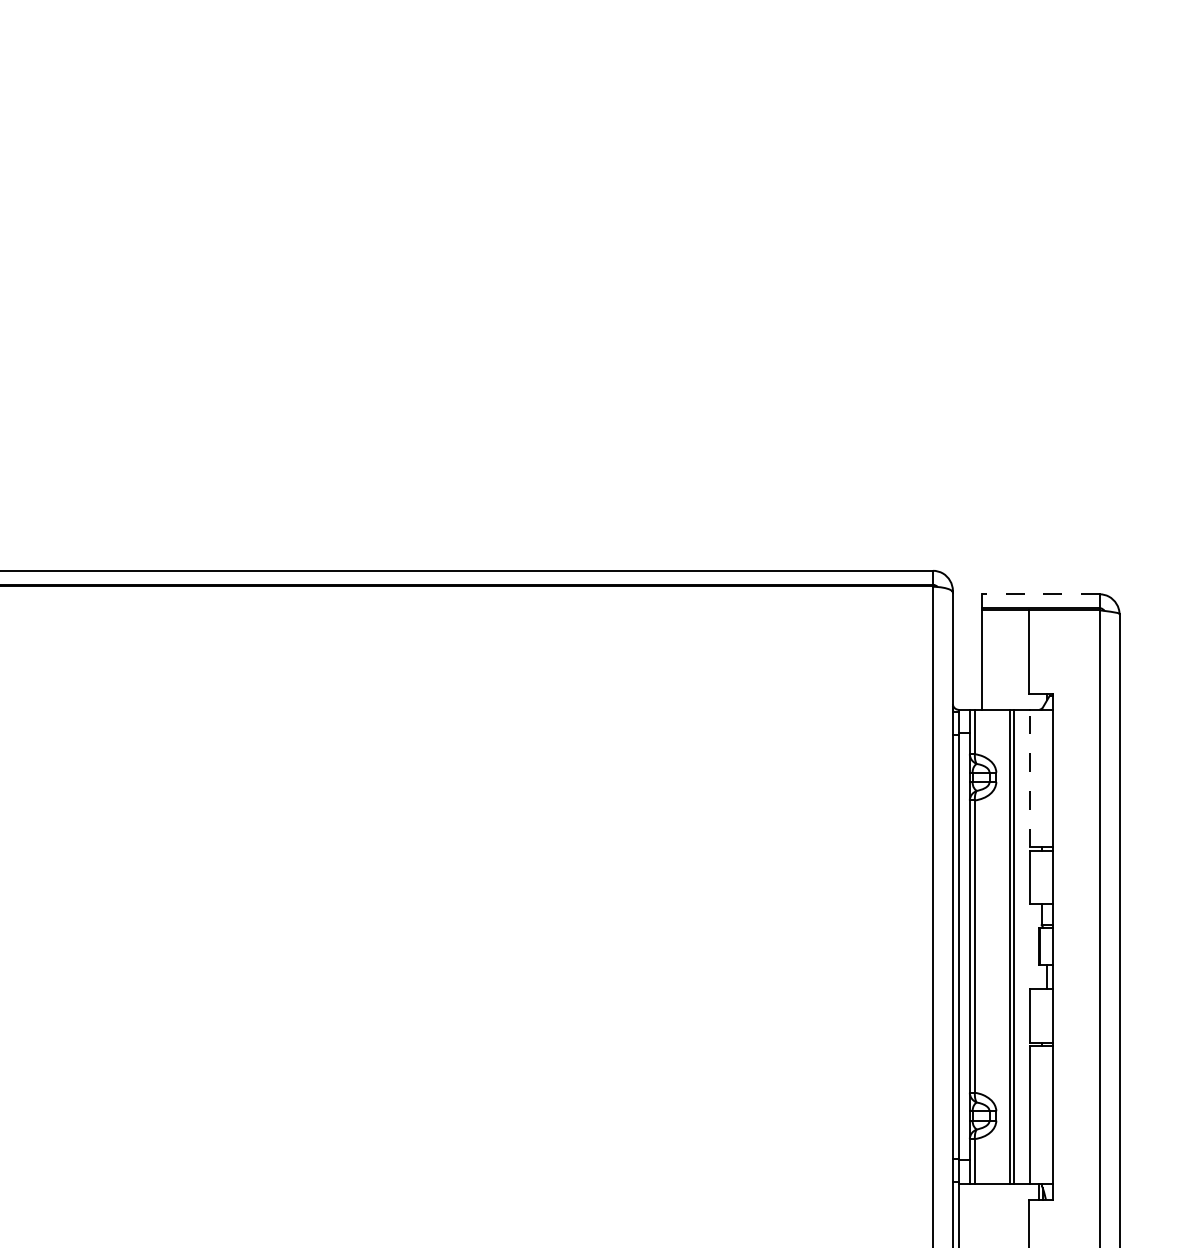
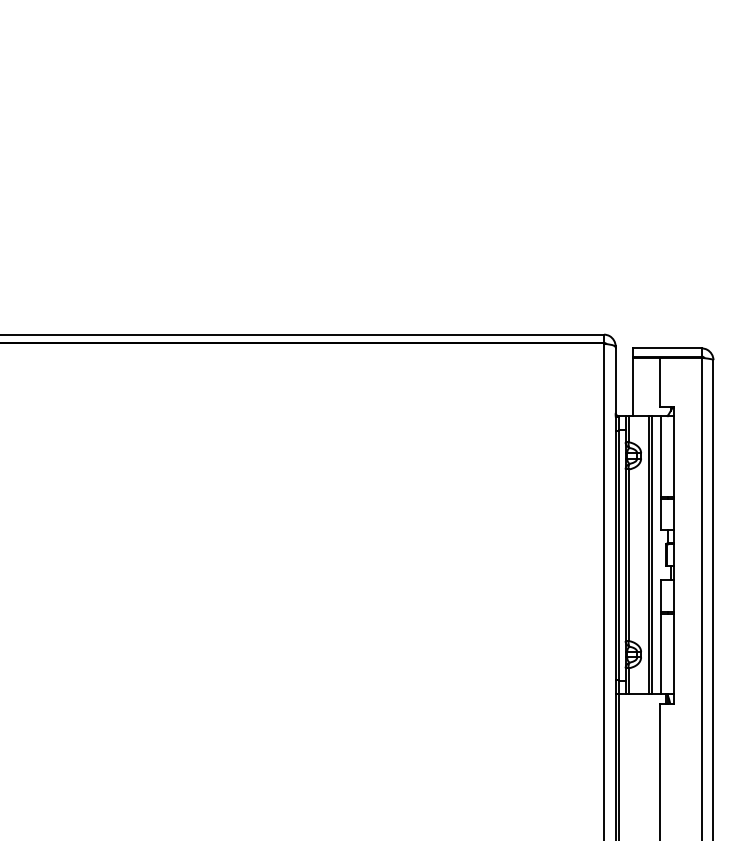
line: (1041, 594) -> (667, 348), dashed -> solid
line: (1029, 778) -> (660, 456), dashed -> solid

